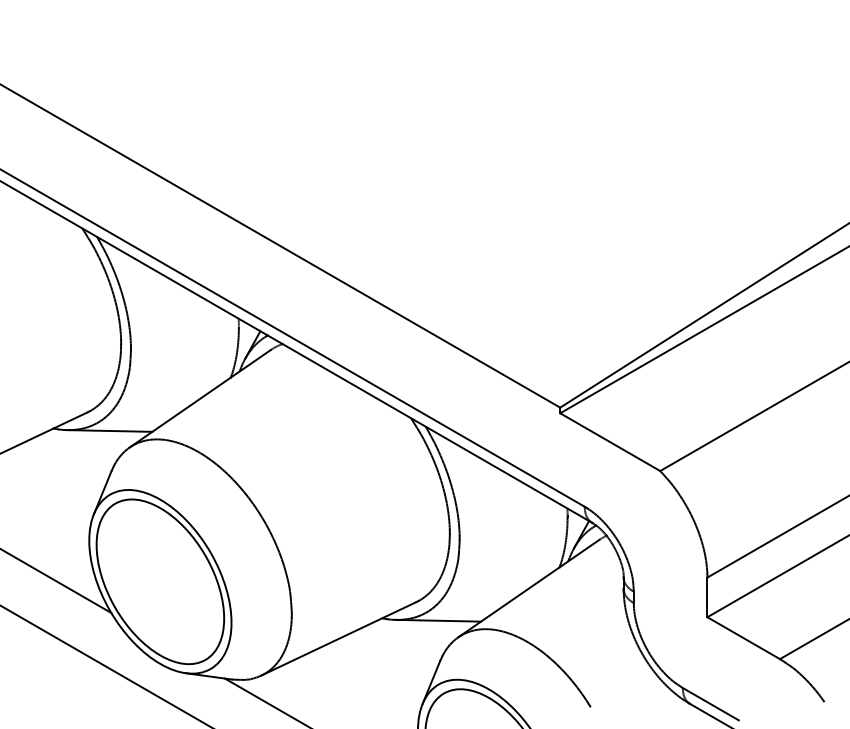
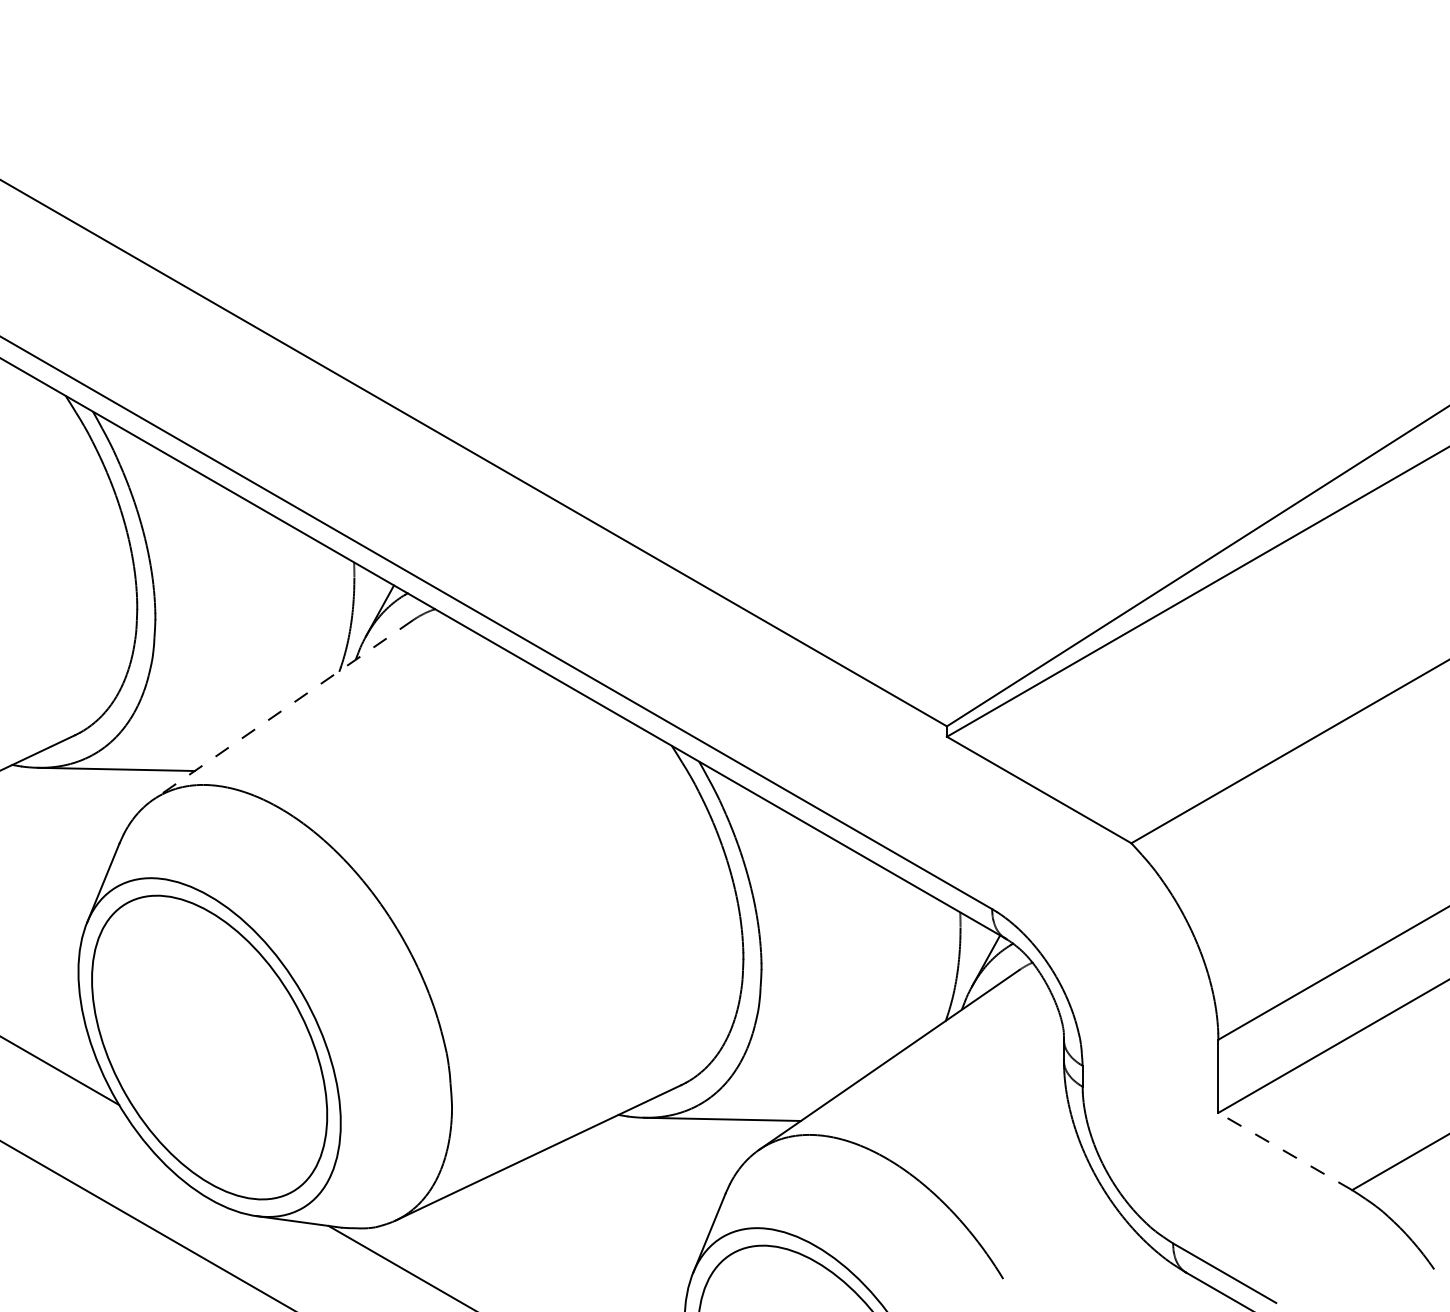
line: (200, 398) -> (283, 709), solid -> dashed
line: (743, 638) -> (1284, 1152), solid -> dashed

